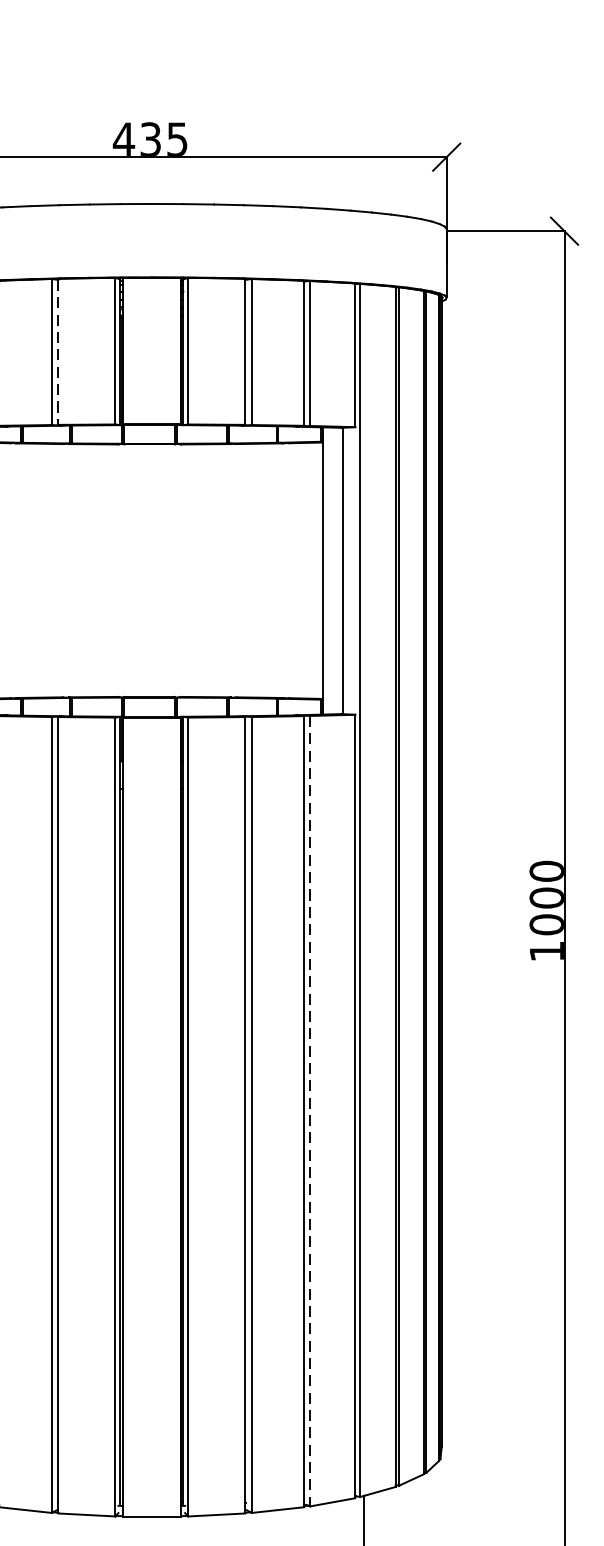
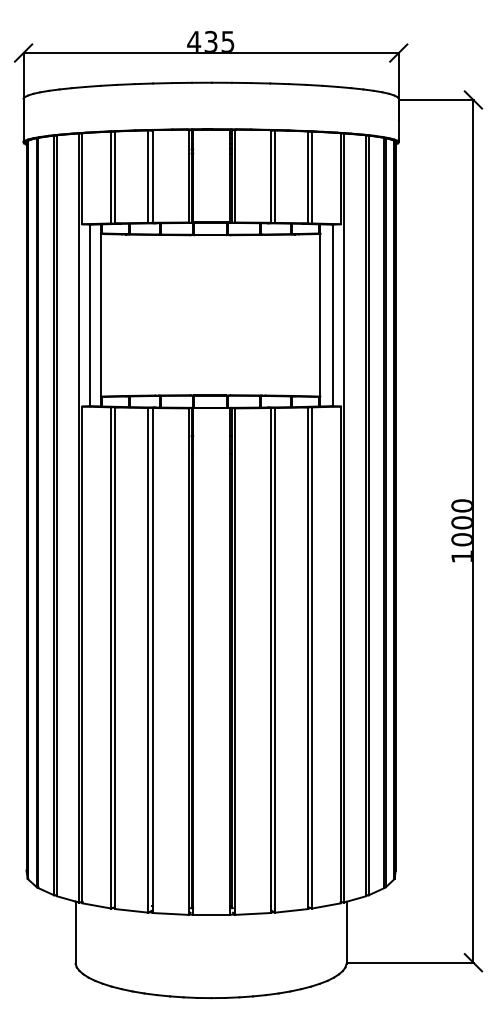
line: (58, 351) -> (152, 176), dashed -> solid
line: (310, 1110) -> (312, 657), dashed -> solid

